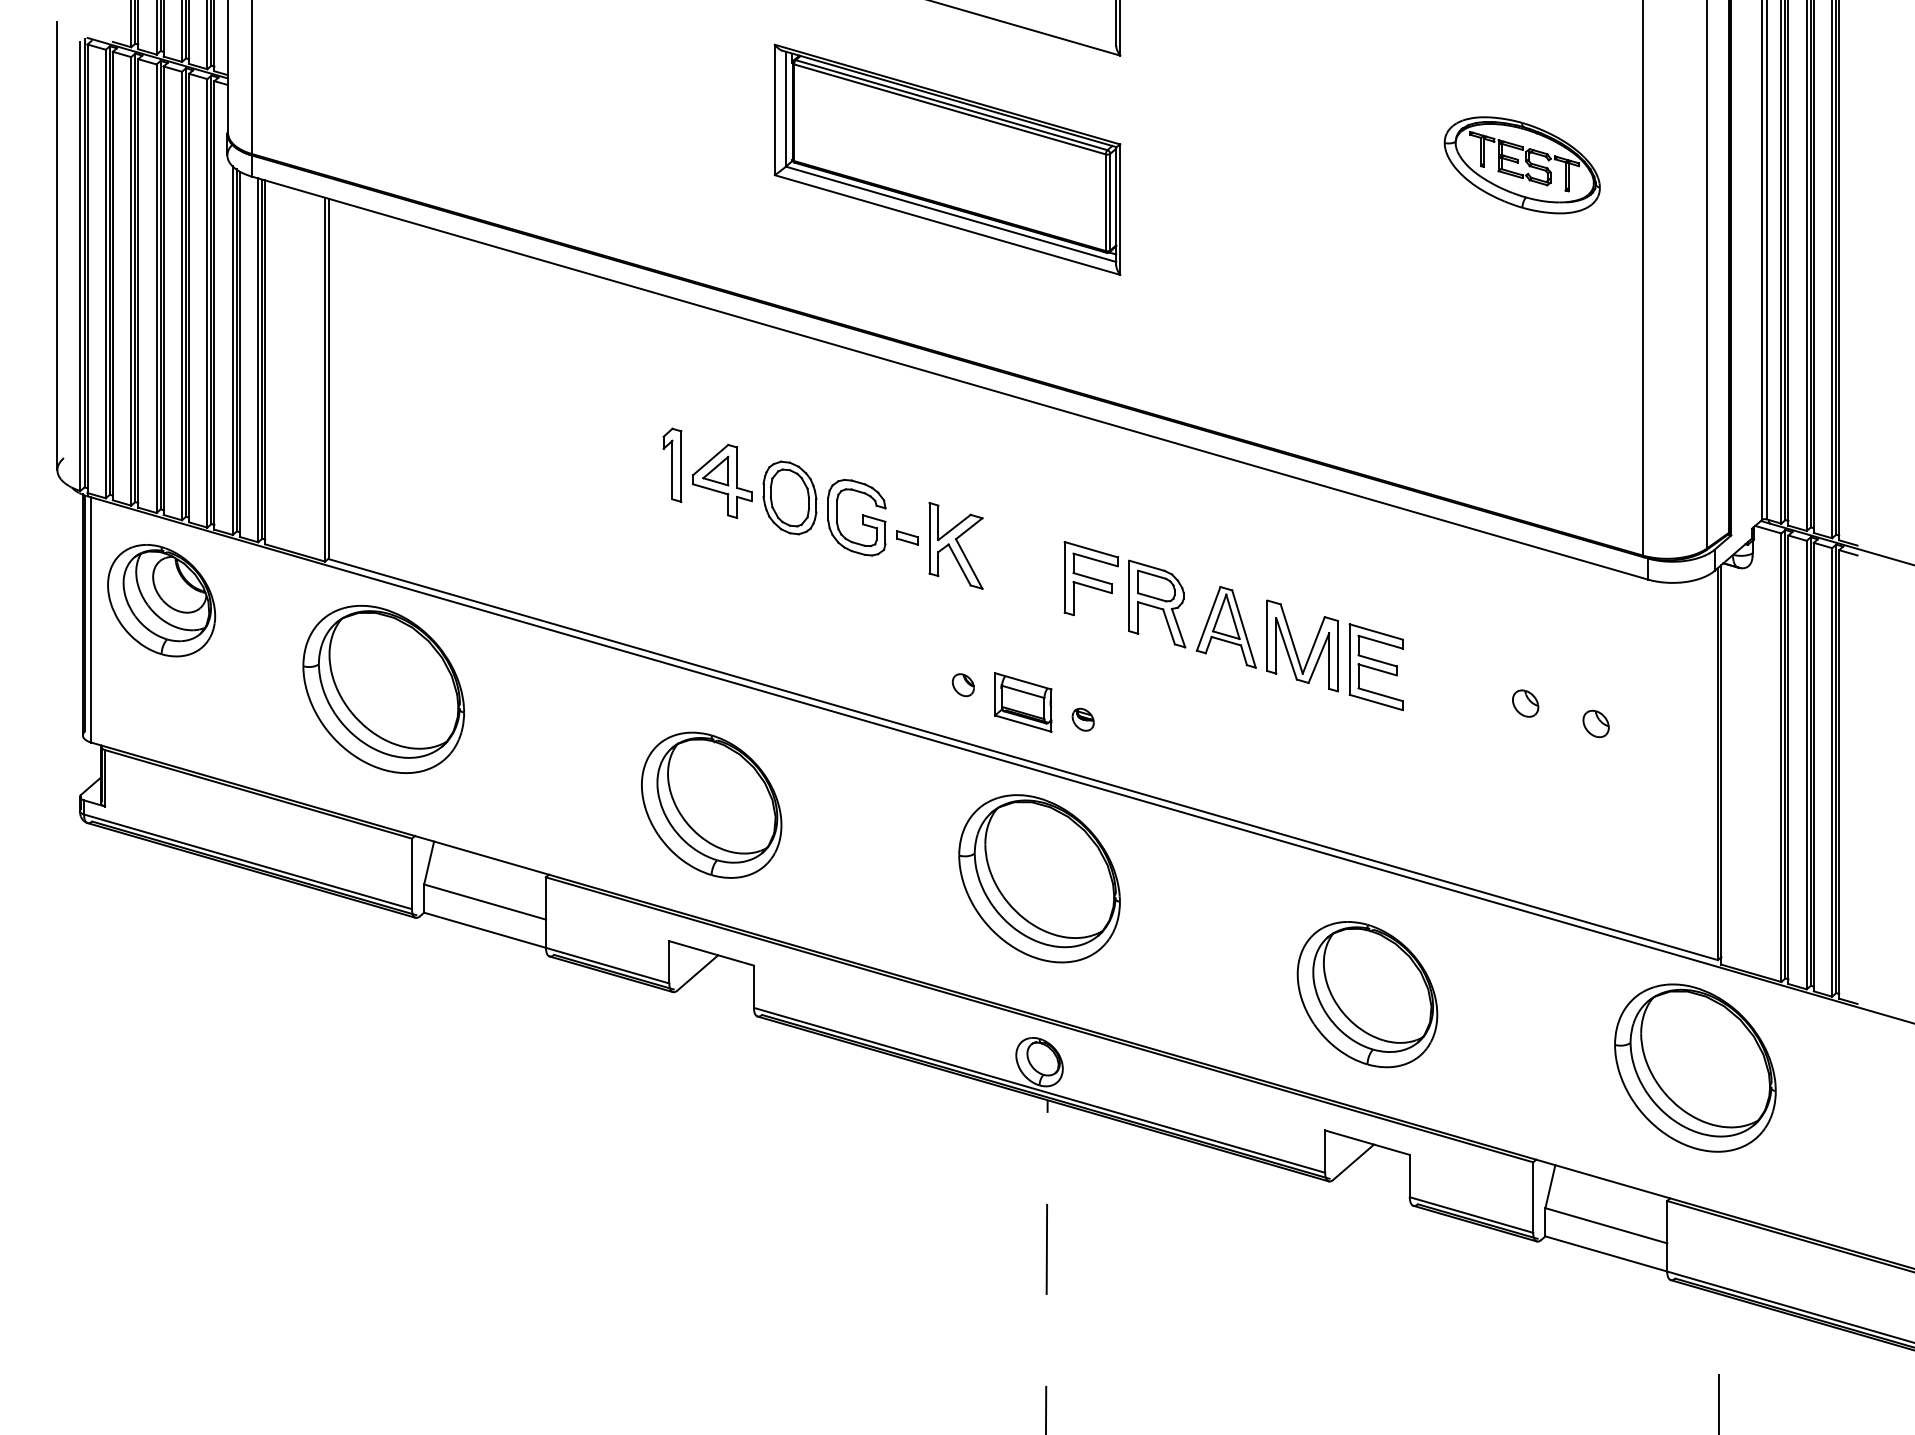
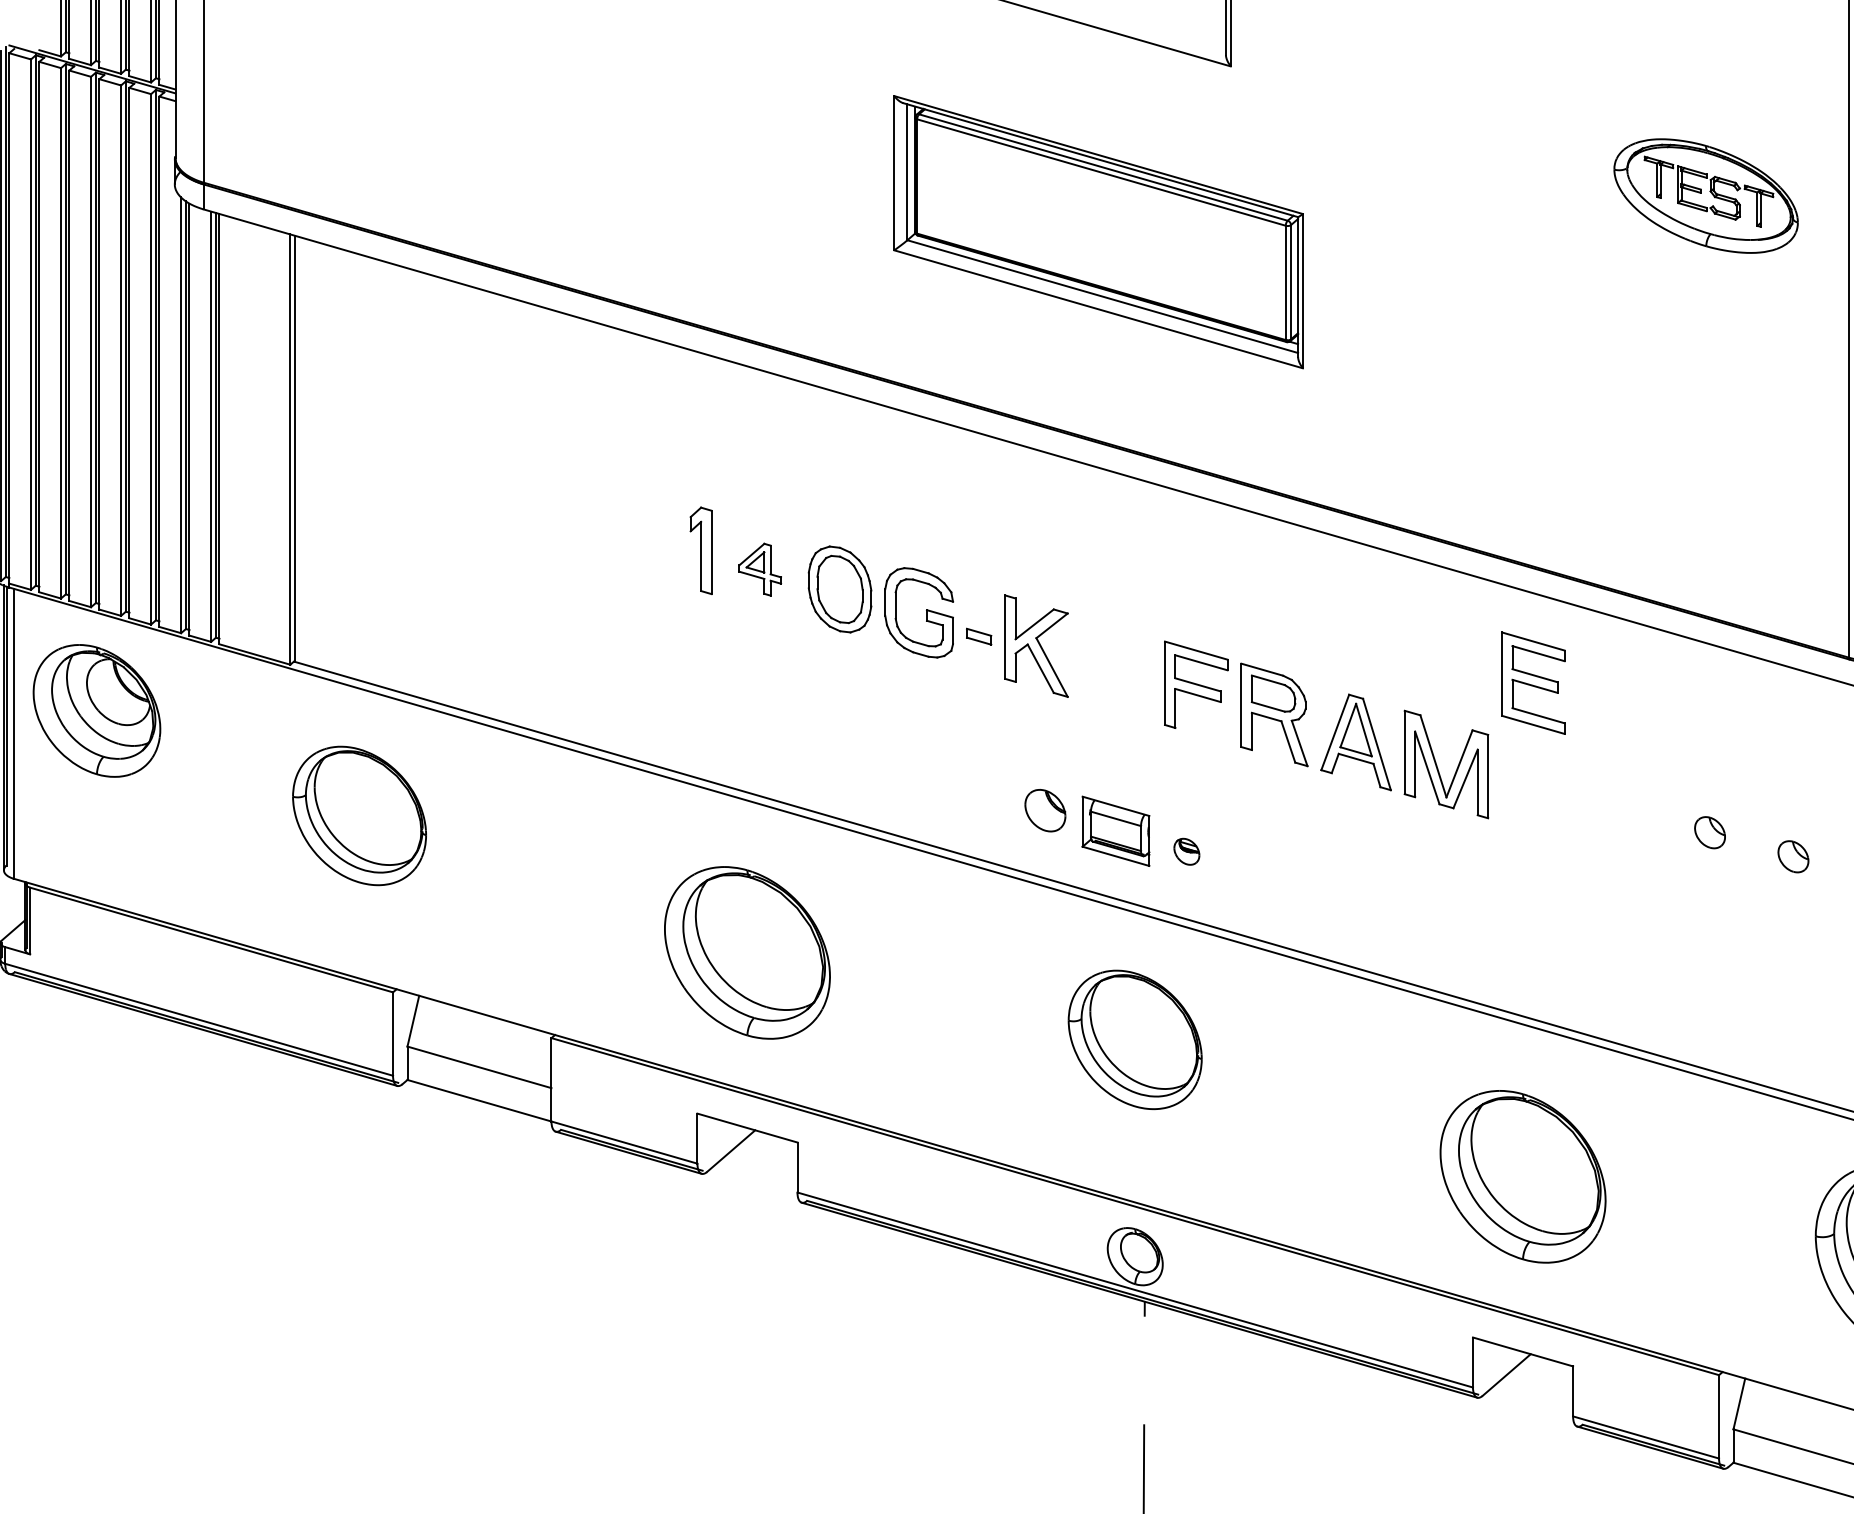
part: (947, 159) -> (1098, 231), moved
part: (722, 480) -> (760, 568), size x0.6
part: (1375, 666) -> (1532, 682), moved
part: (962, 685) -> (1044, 811), size x1.6
part: (383, 689) -> (359, 815), size x0.7
part: (1039, 878) -> (1135, 1039), size x0.7

